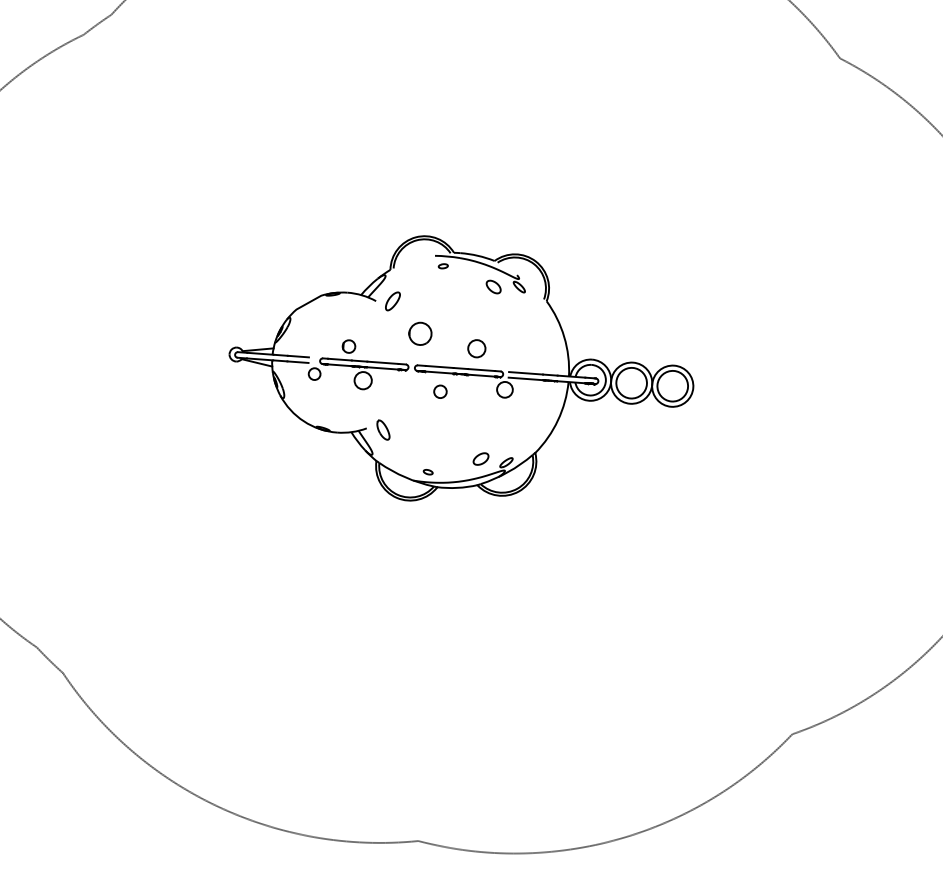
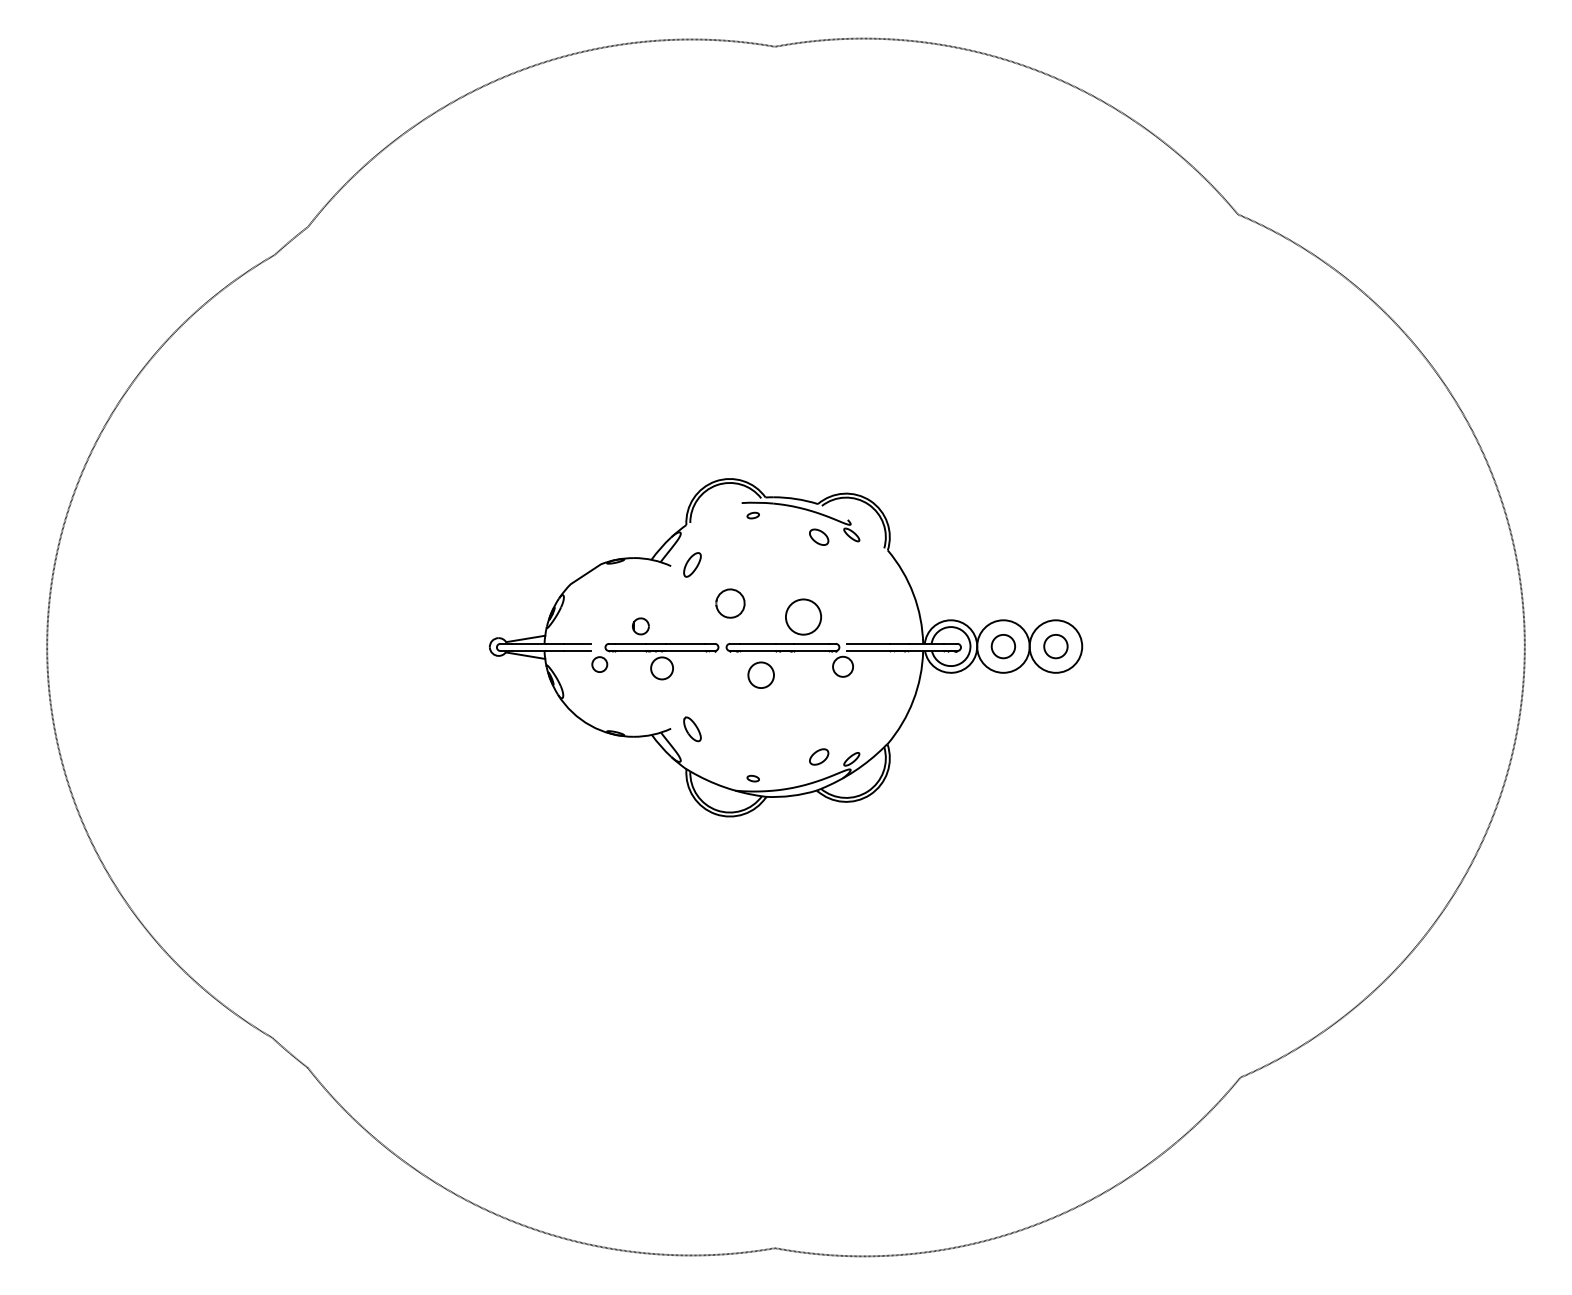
circle: (476, 348) -> (803, 617), size x1.6
circle: (630, 383) -> (1002, 646), size x0.6
circle: (672, 386) -> (1055, 646), size x0.6
circle: (440, 391) -> (761, 675), size x1.6

